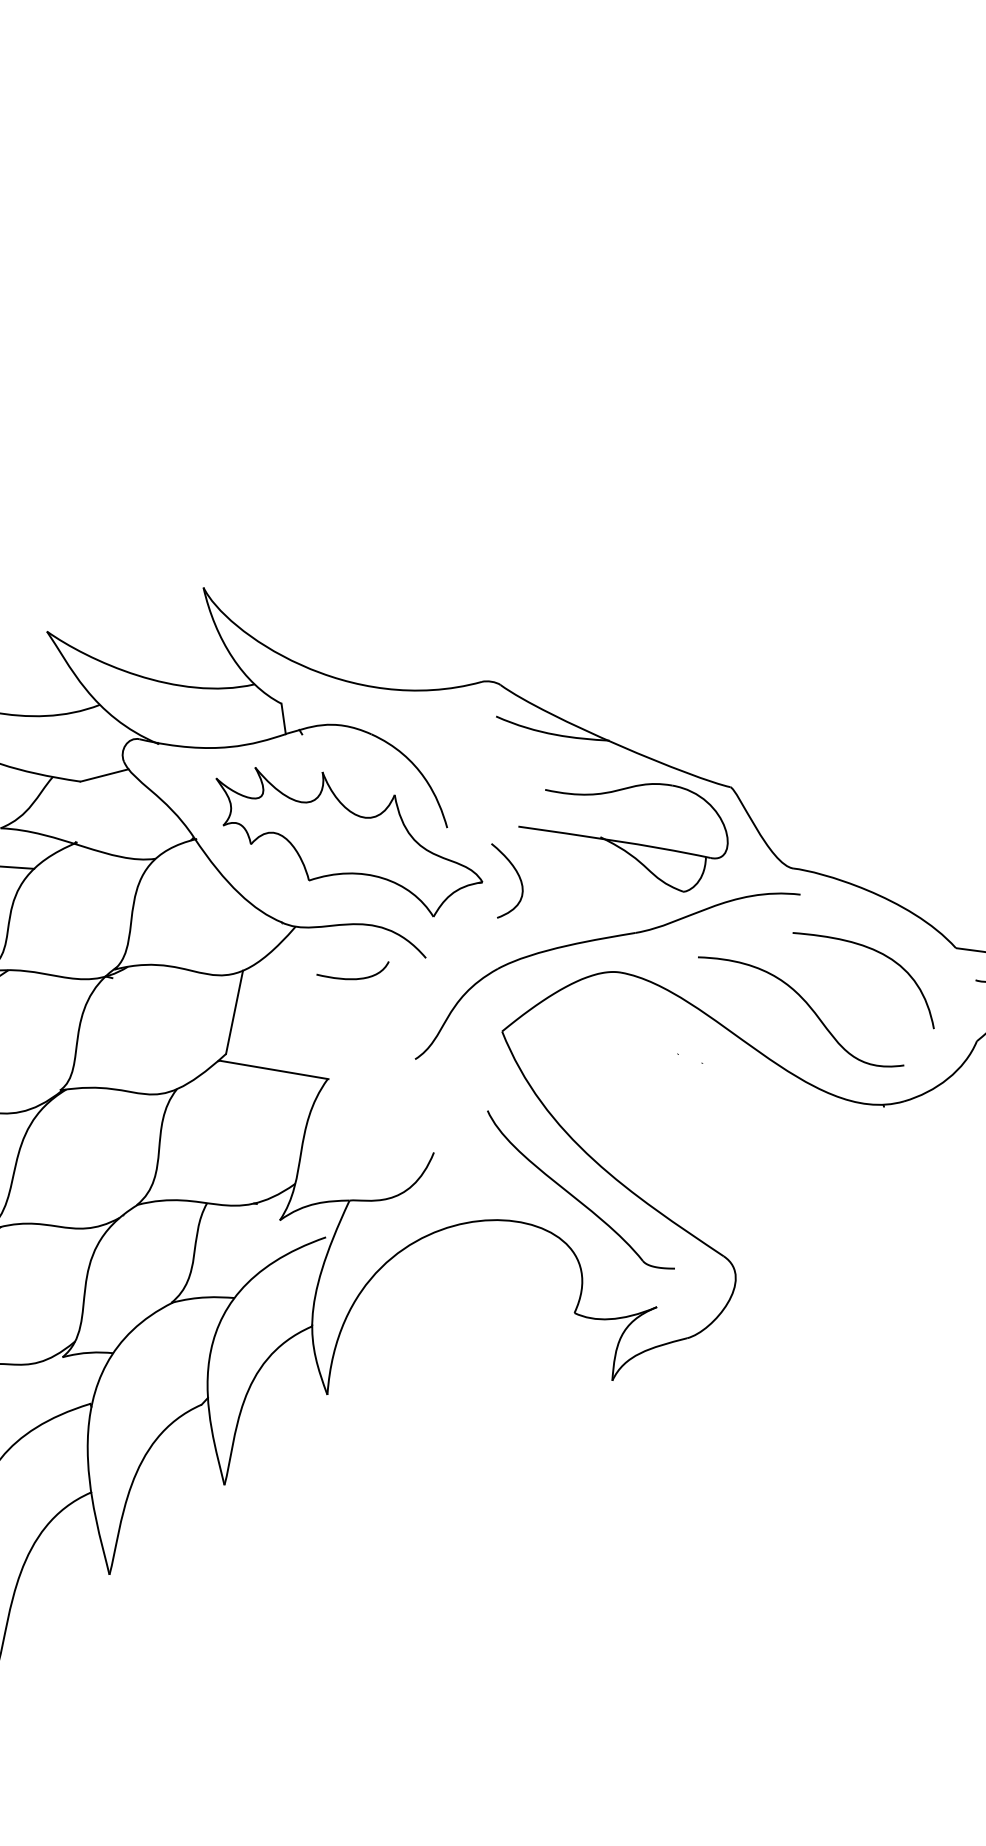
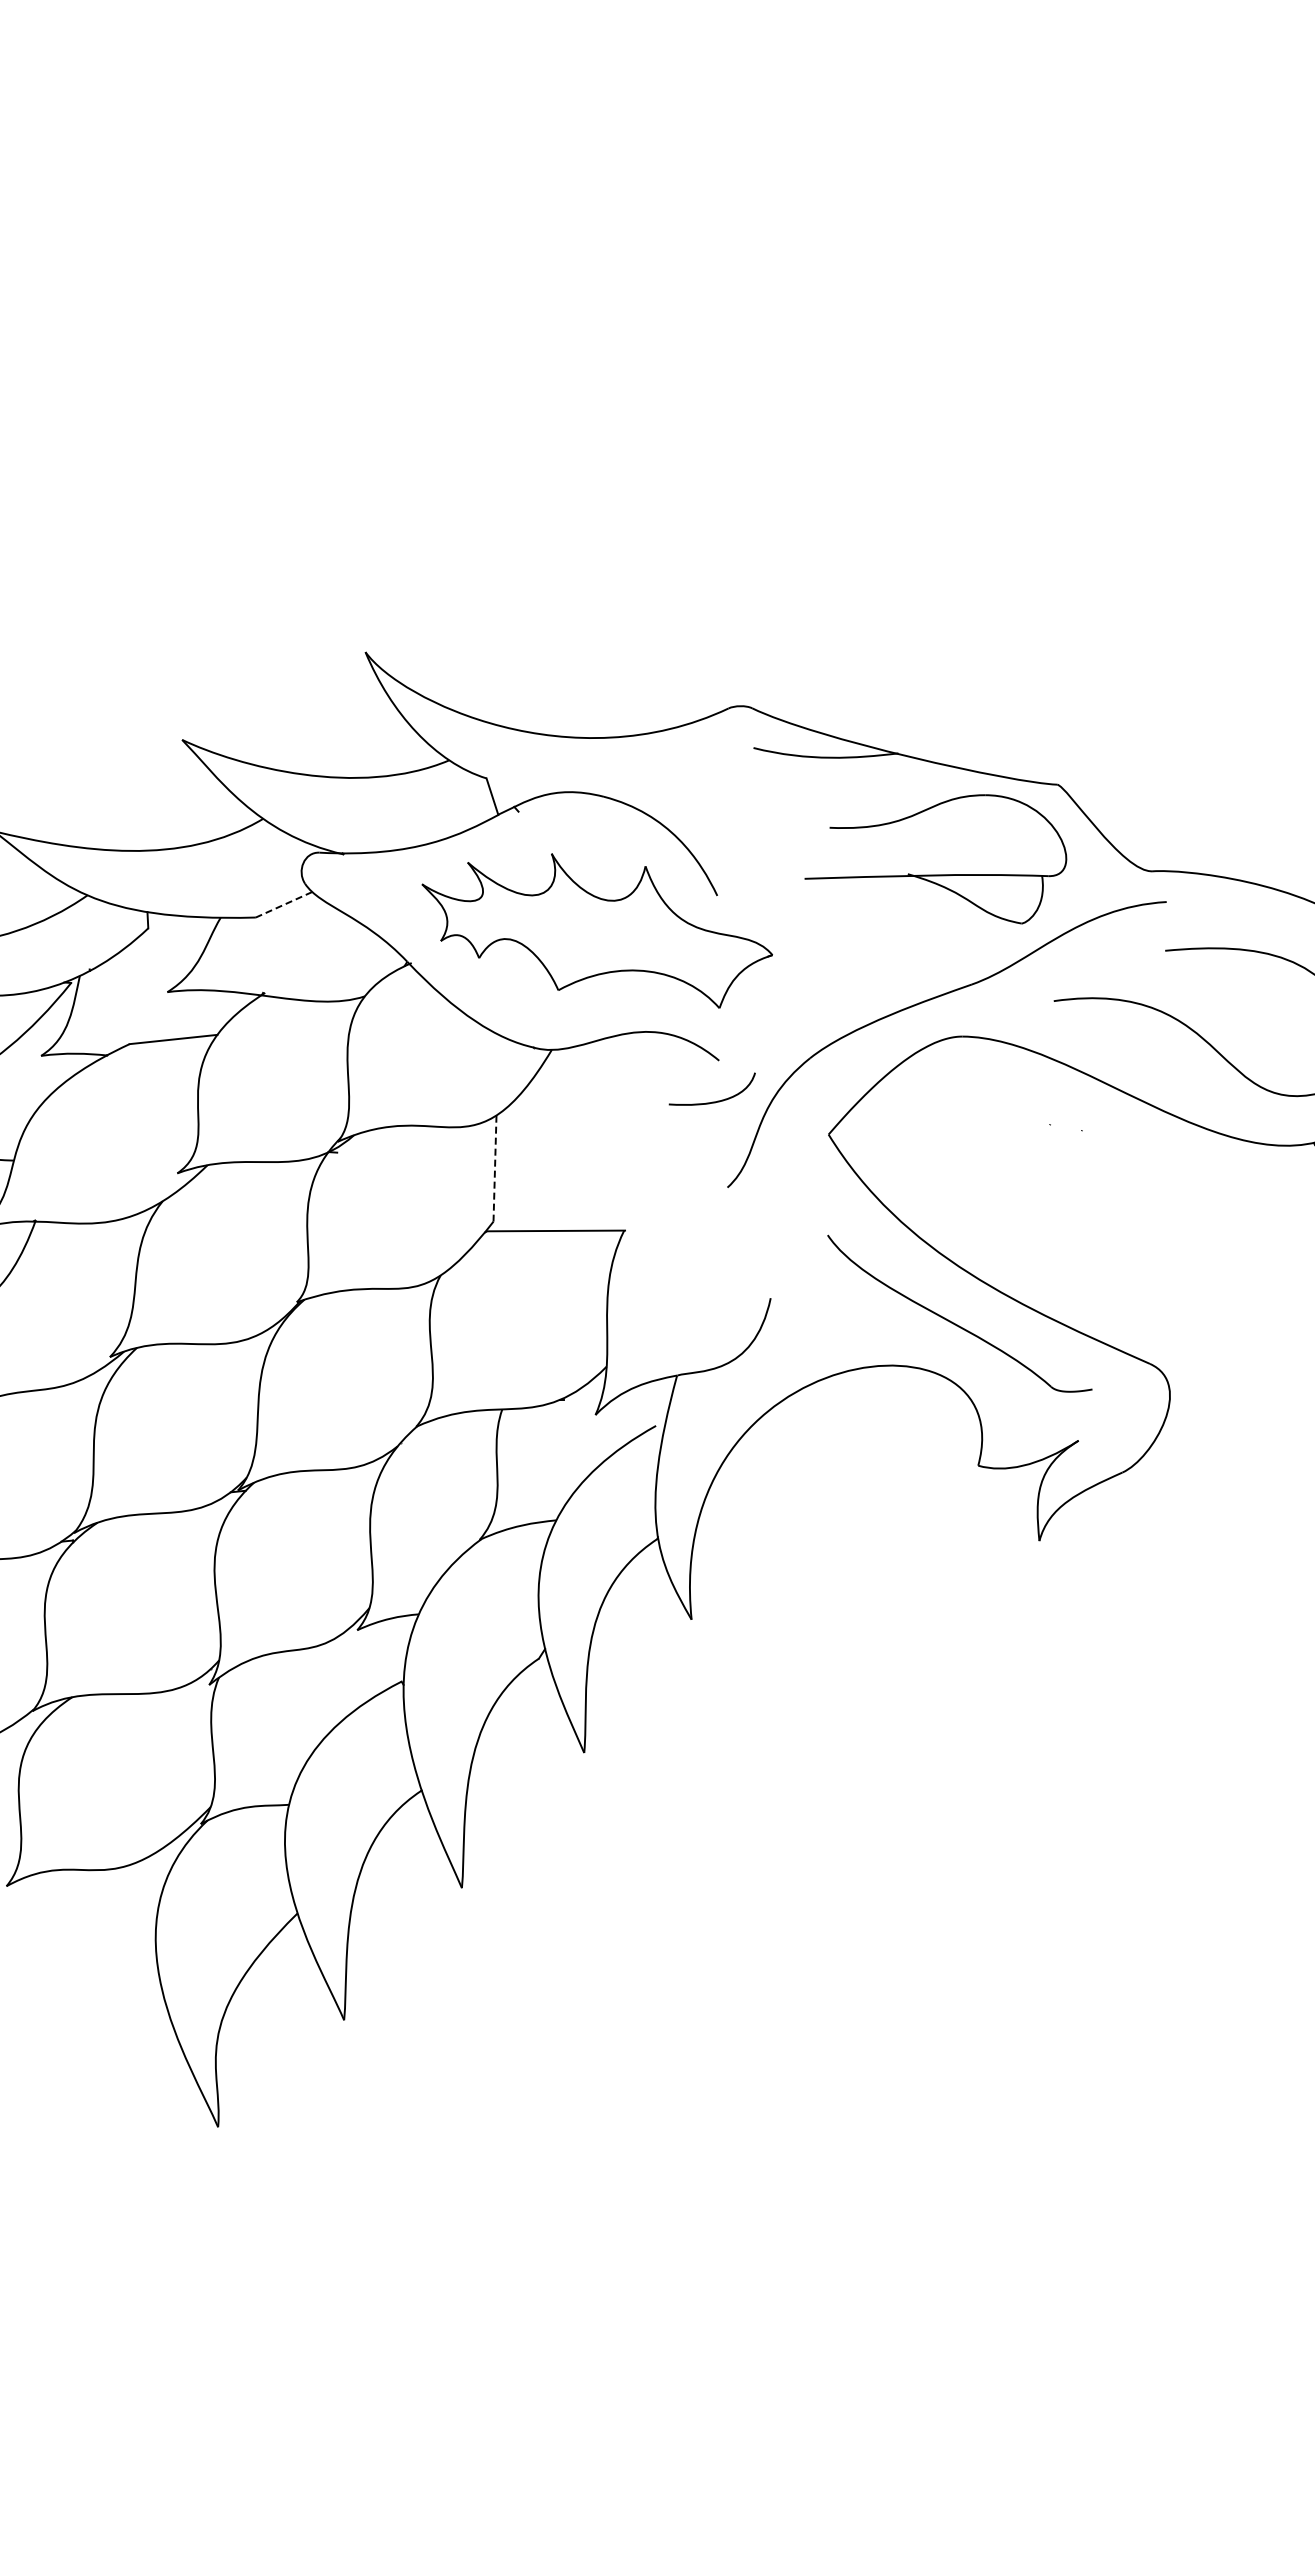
line: (104, 775) -> (284, 904), solid -> dashed
curve: (518, 876) -> (815, 940), removed
curve: (351, 978) -> (712, 1101), moved
line: (234, 1012) -> (495, 1168), solid -> dashed

